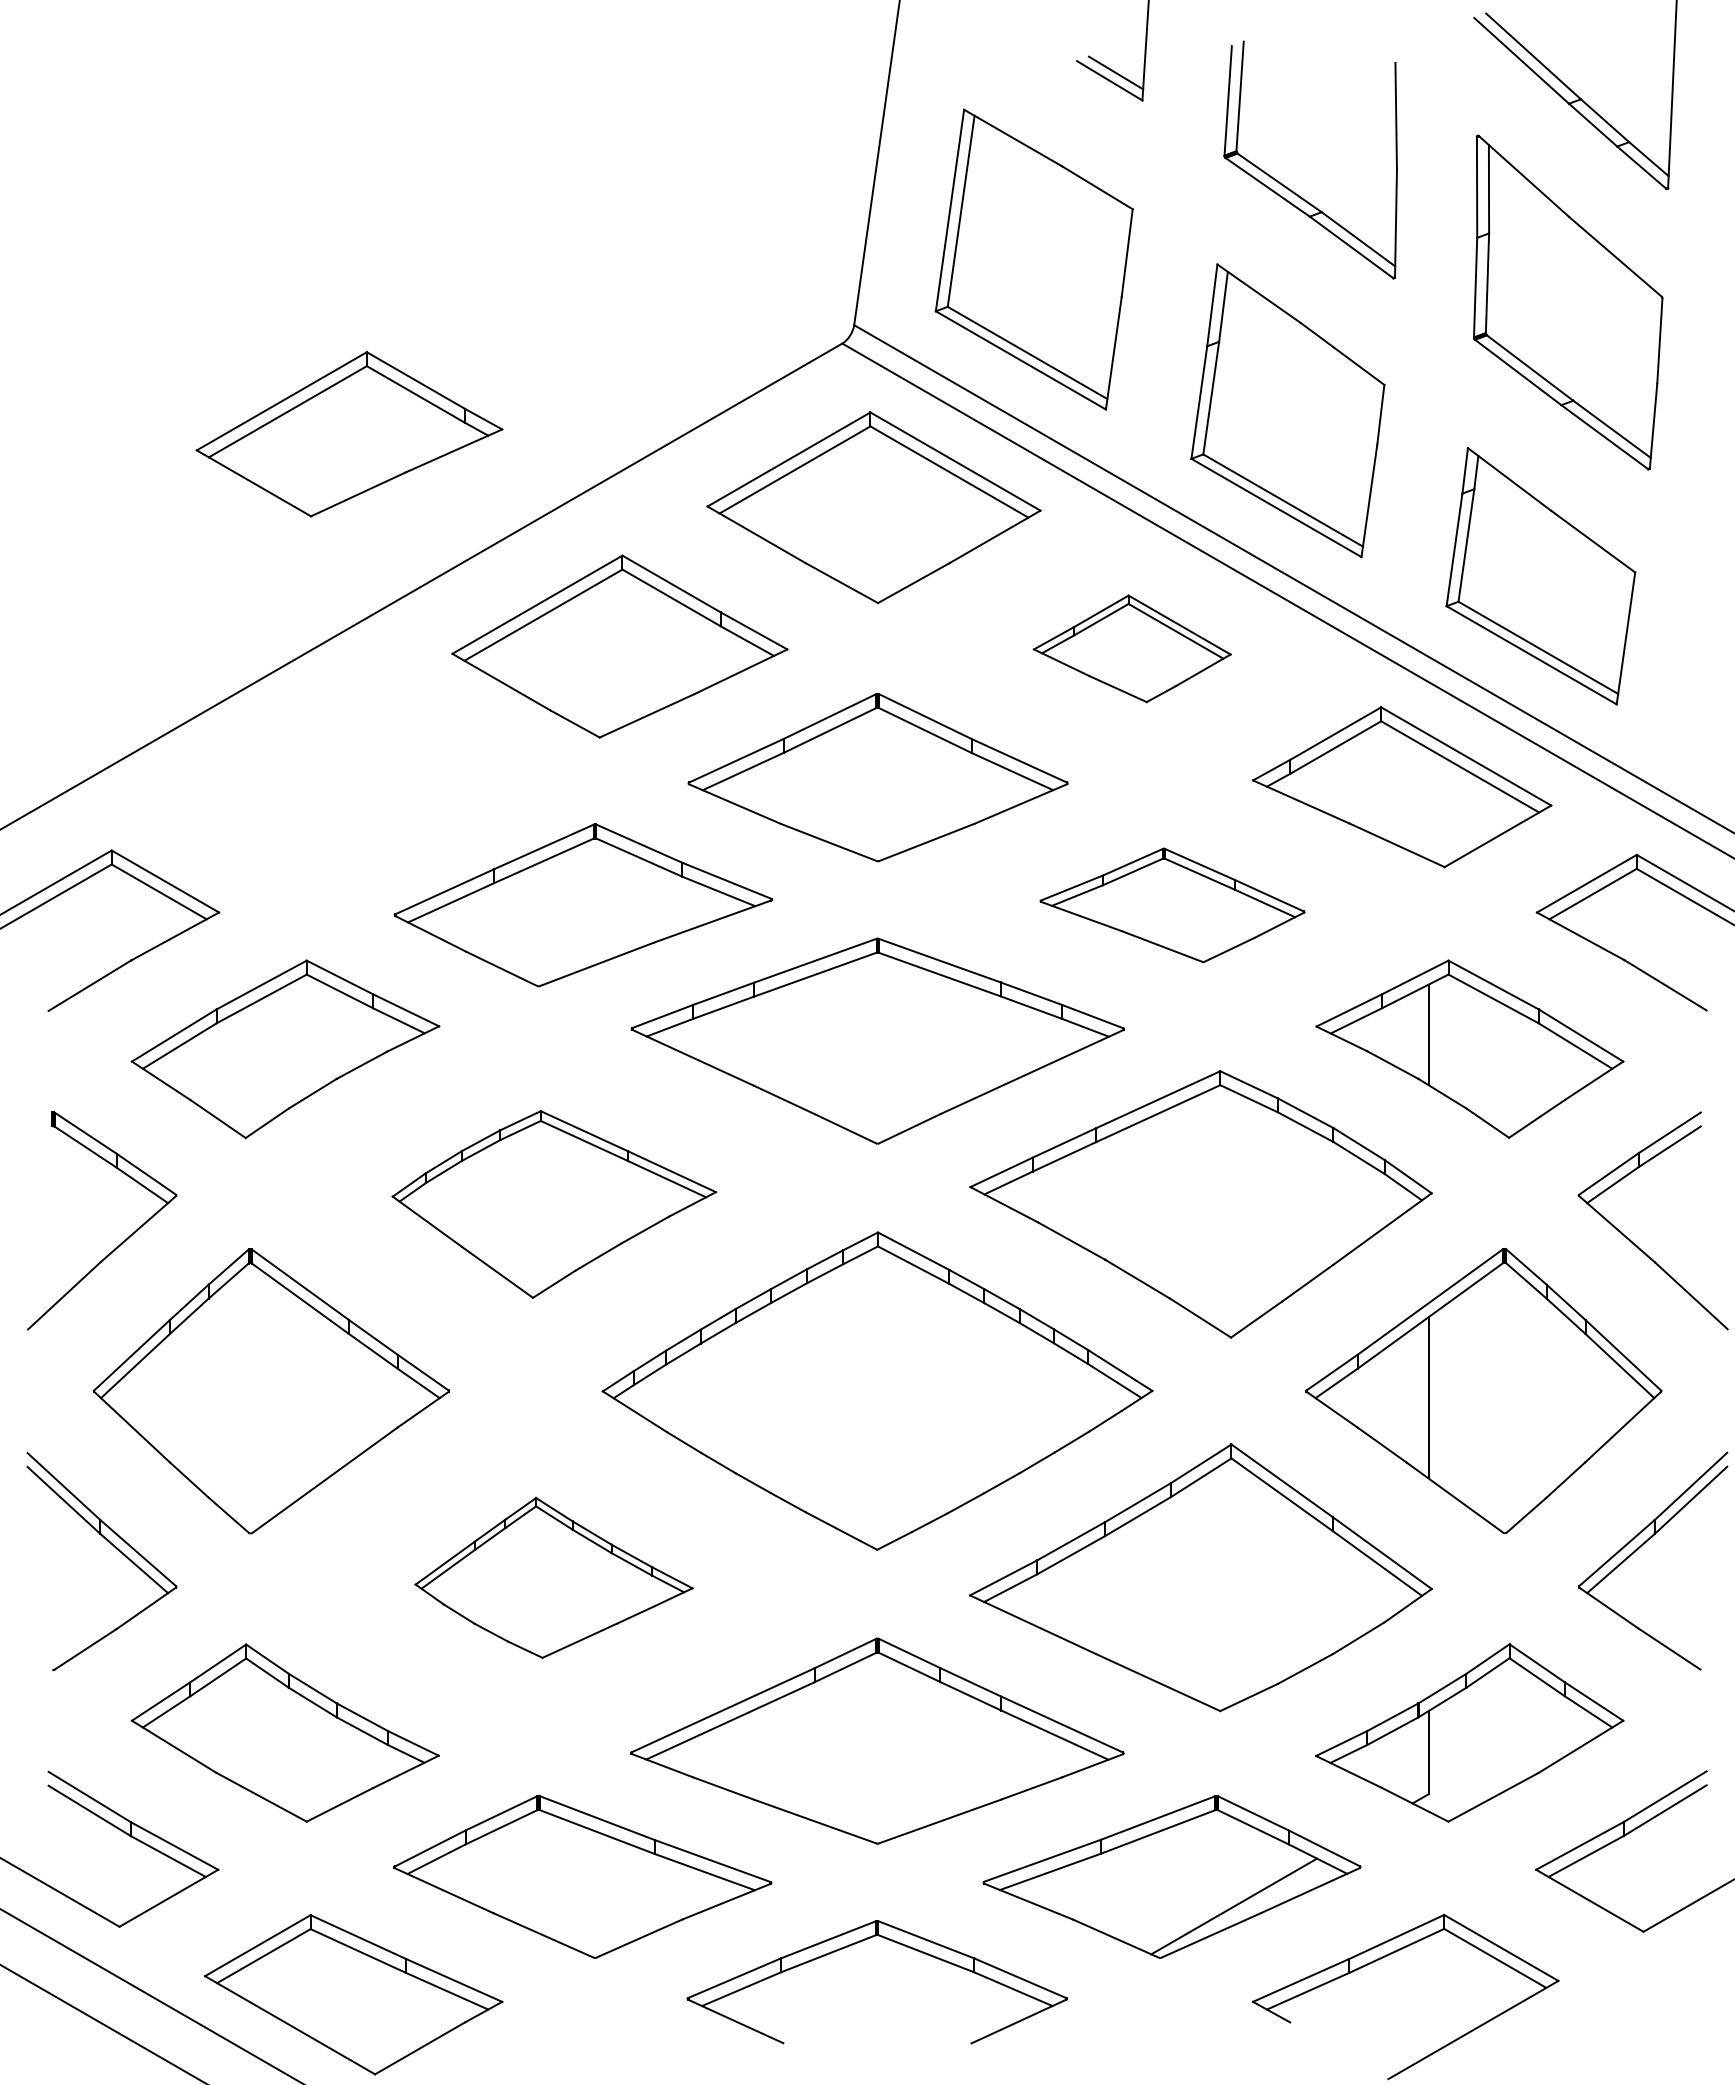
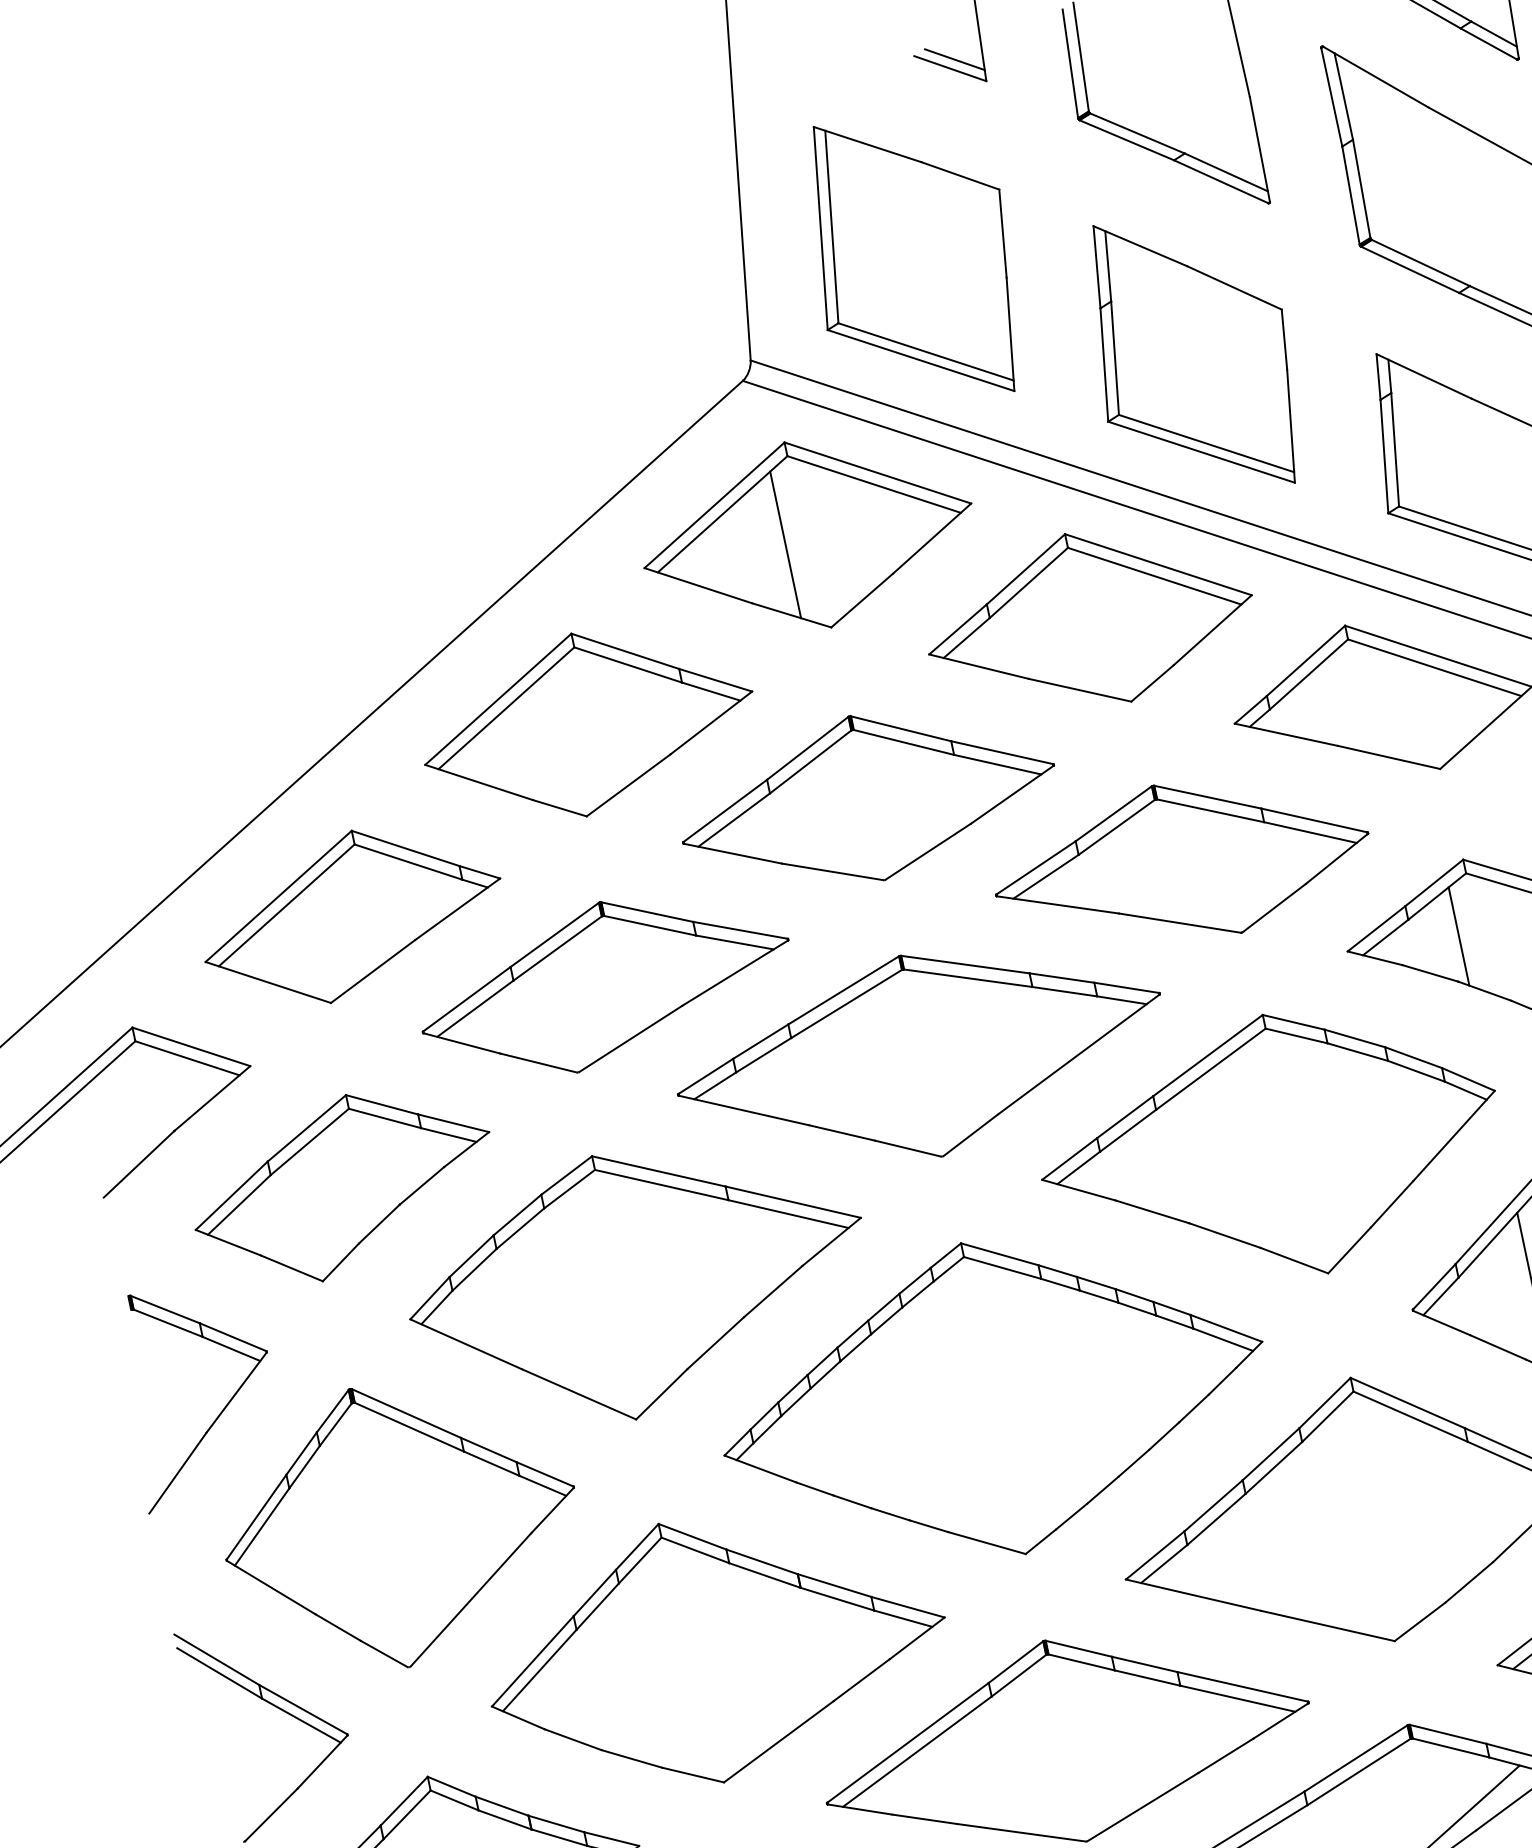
part: (349, 434) -> (351, 914), moved
line: (850, 512) -> (785, 544), added
part: (1132, 648) -> (1089, 619), size x1.67
part: (1172, 905) -> (1181, 862), size x1.43
part: (554, 1204) -> (638, 1282), size x1.43
part: (553, 1577) -> (714, 1647), size x1.67

